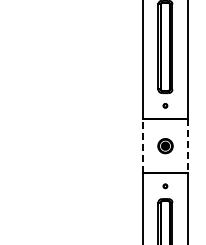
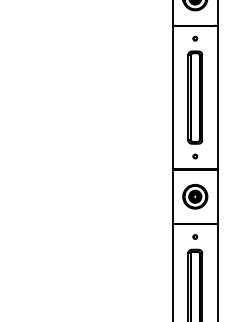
line: (142, 145) -> (172, 196), dashed -> solid
part: (165, 145) -> (195, 196), size x1.67
line: (187, 146) -> (217, 197), dashed -> solid

